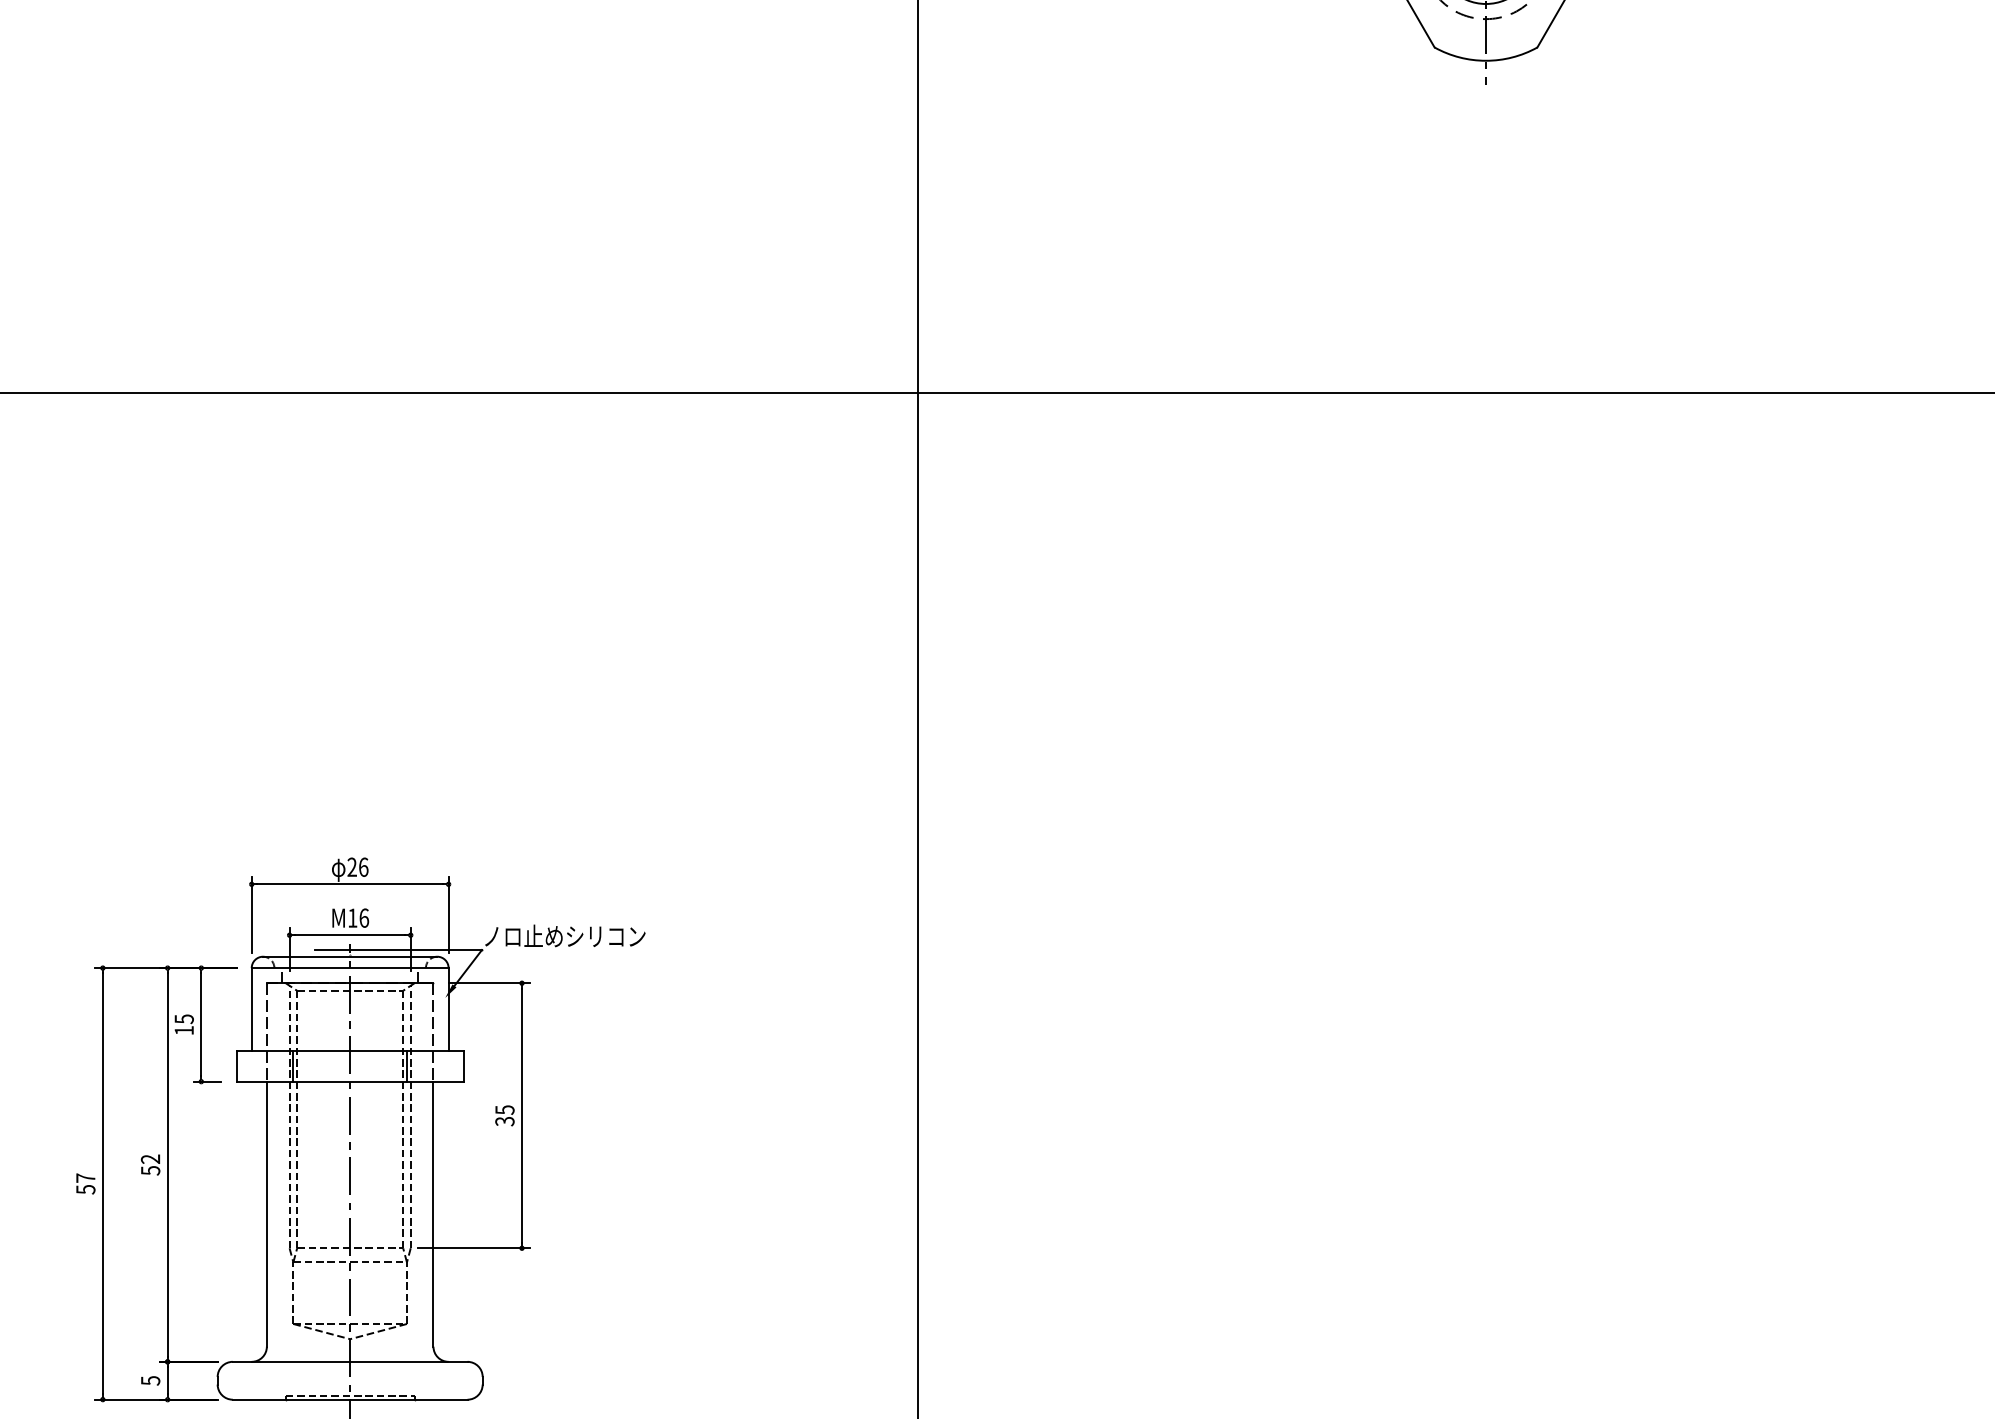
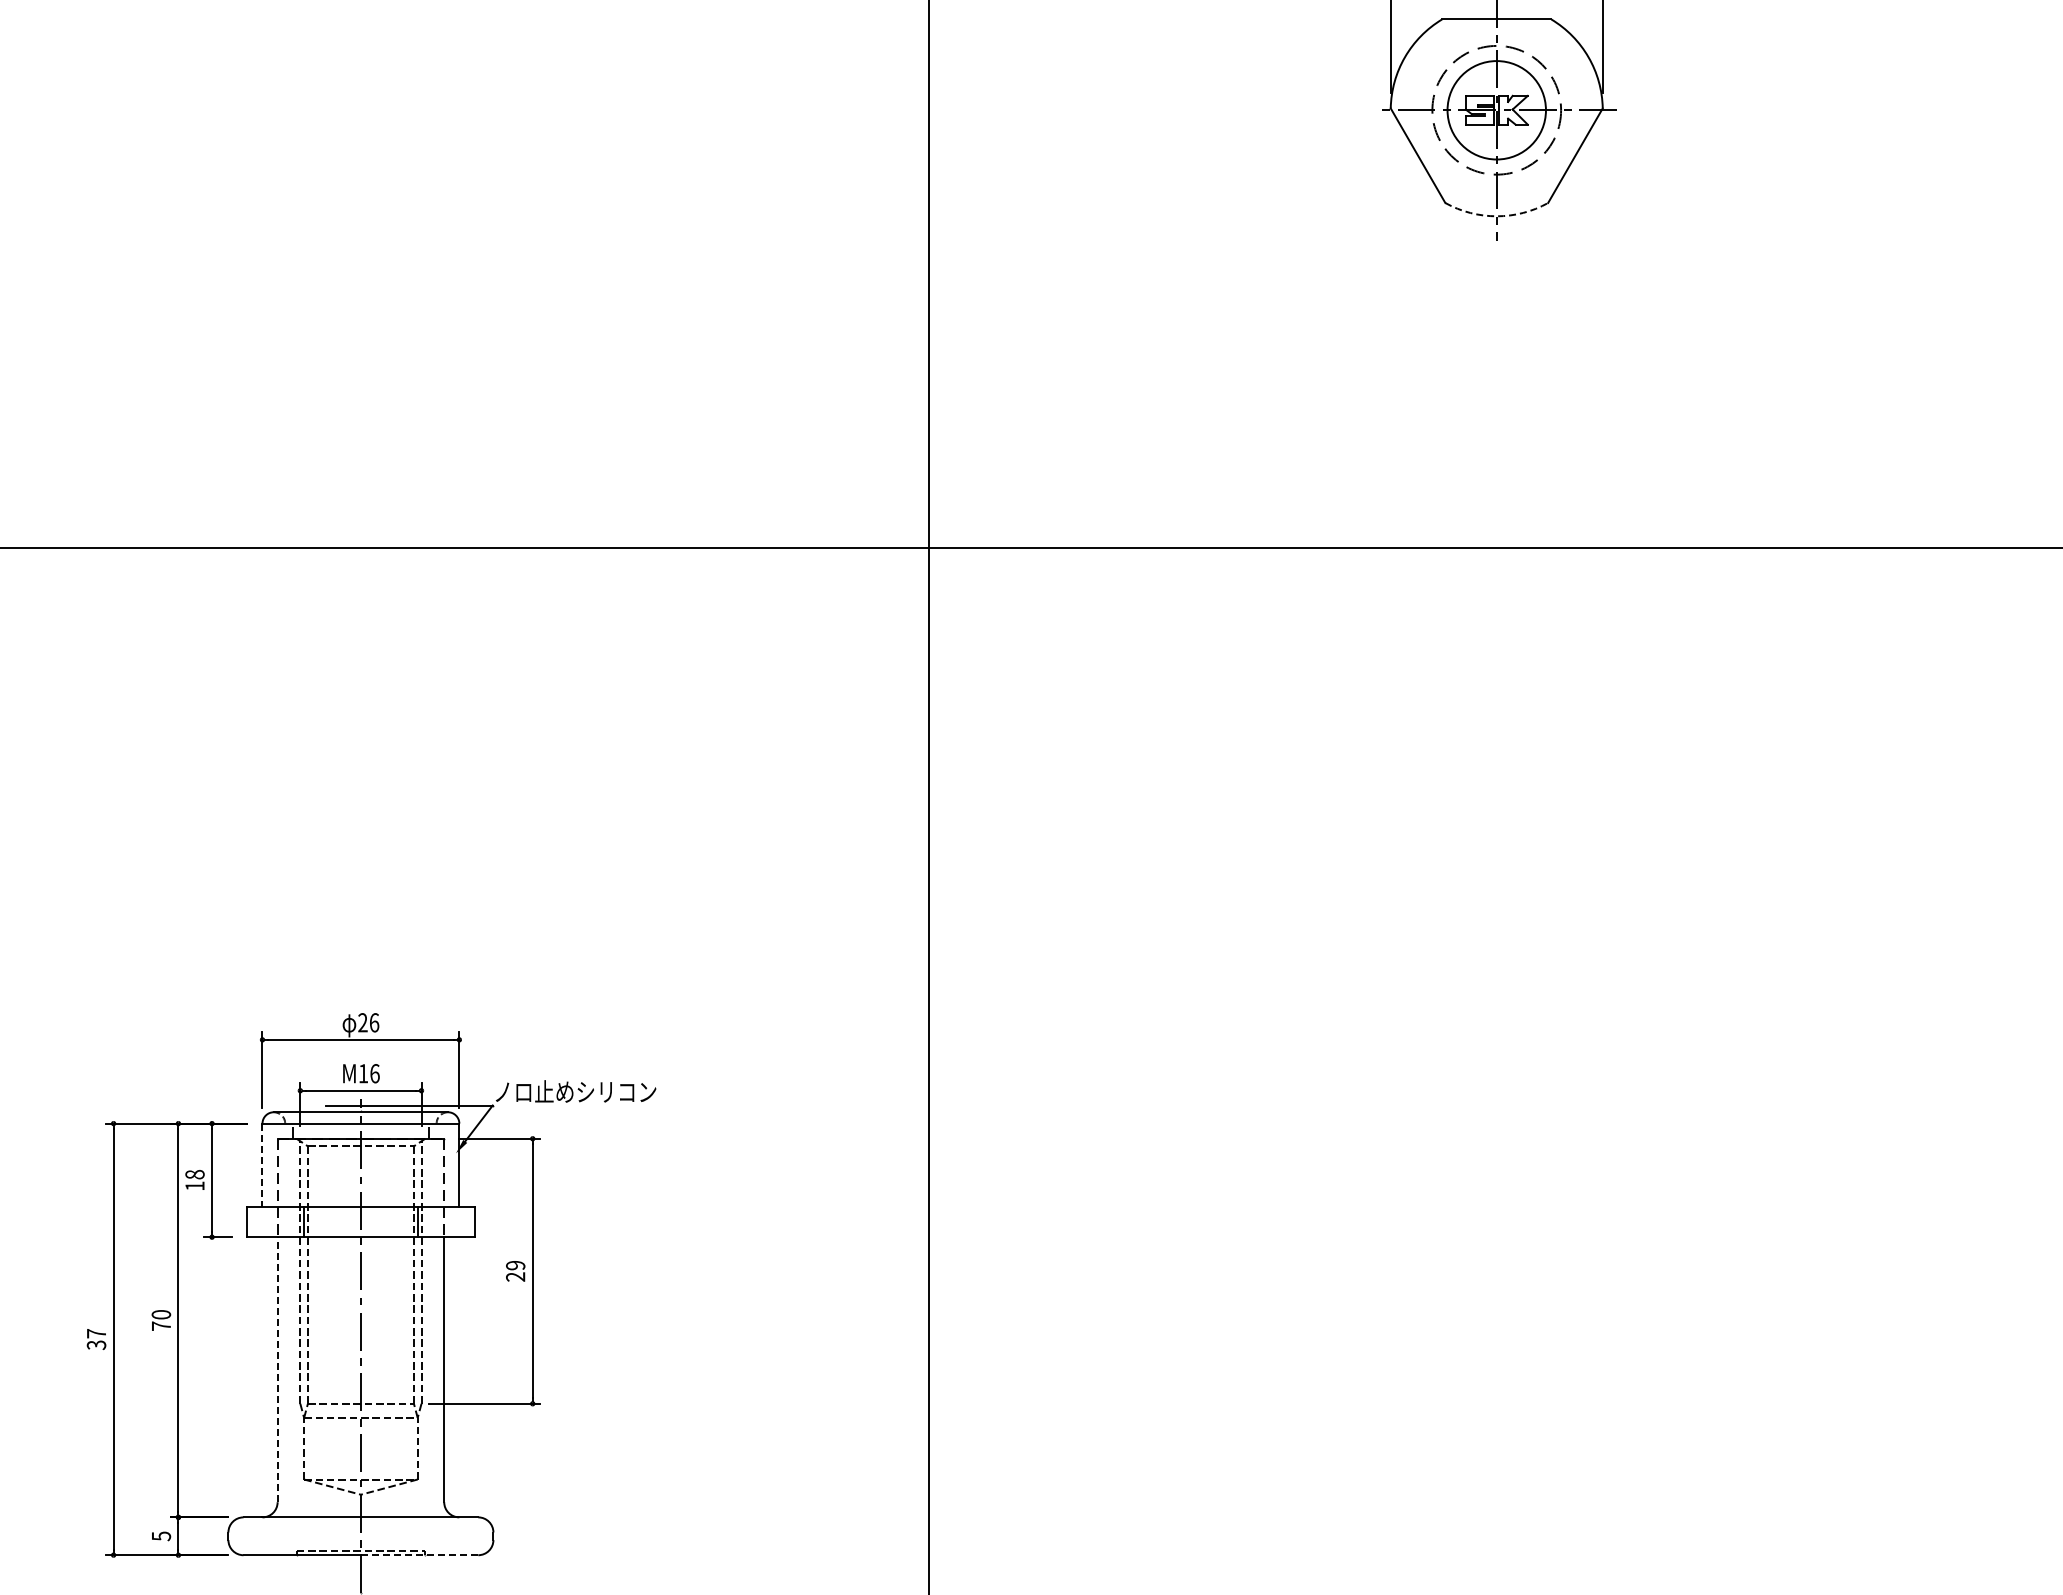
arc: (1485, 60) -> (1496, 216), solid -> dashed
line: (251, 1009) -> (262, 1165), solid -> dashed
text: (183, 1018) -> (194, 1174), 15 -> 18
text: (504, 1115) -> (515, 1271), 35 -> 29
text: (150, 1164) -> (161, 1320), 52 -> 70
text: (84, 1188) -> (95, 1344), 57 -> 37
line: (266, 1213) -> (277, 1369), solid -> dashed
line: (408, 1399) -> (419, 1555), solid -> dashed

